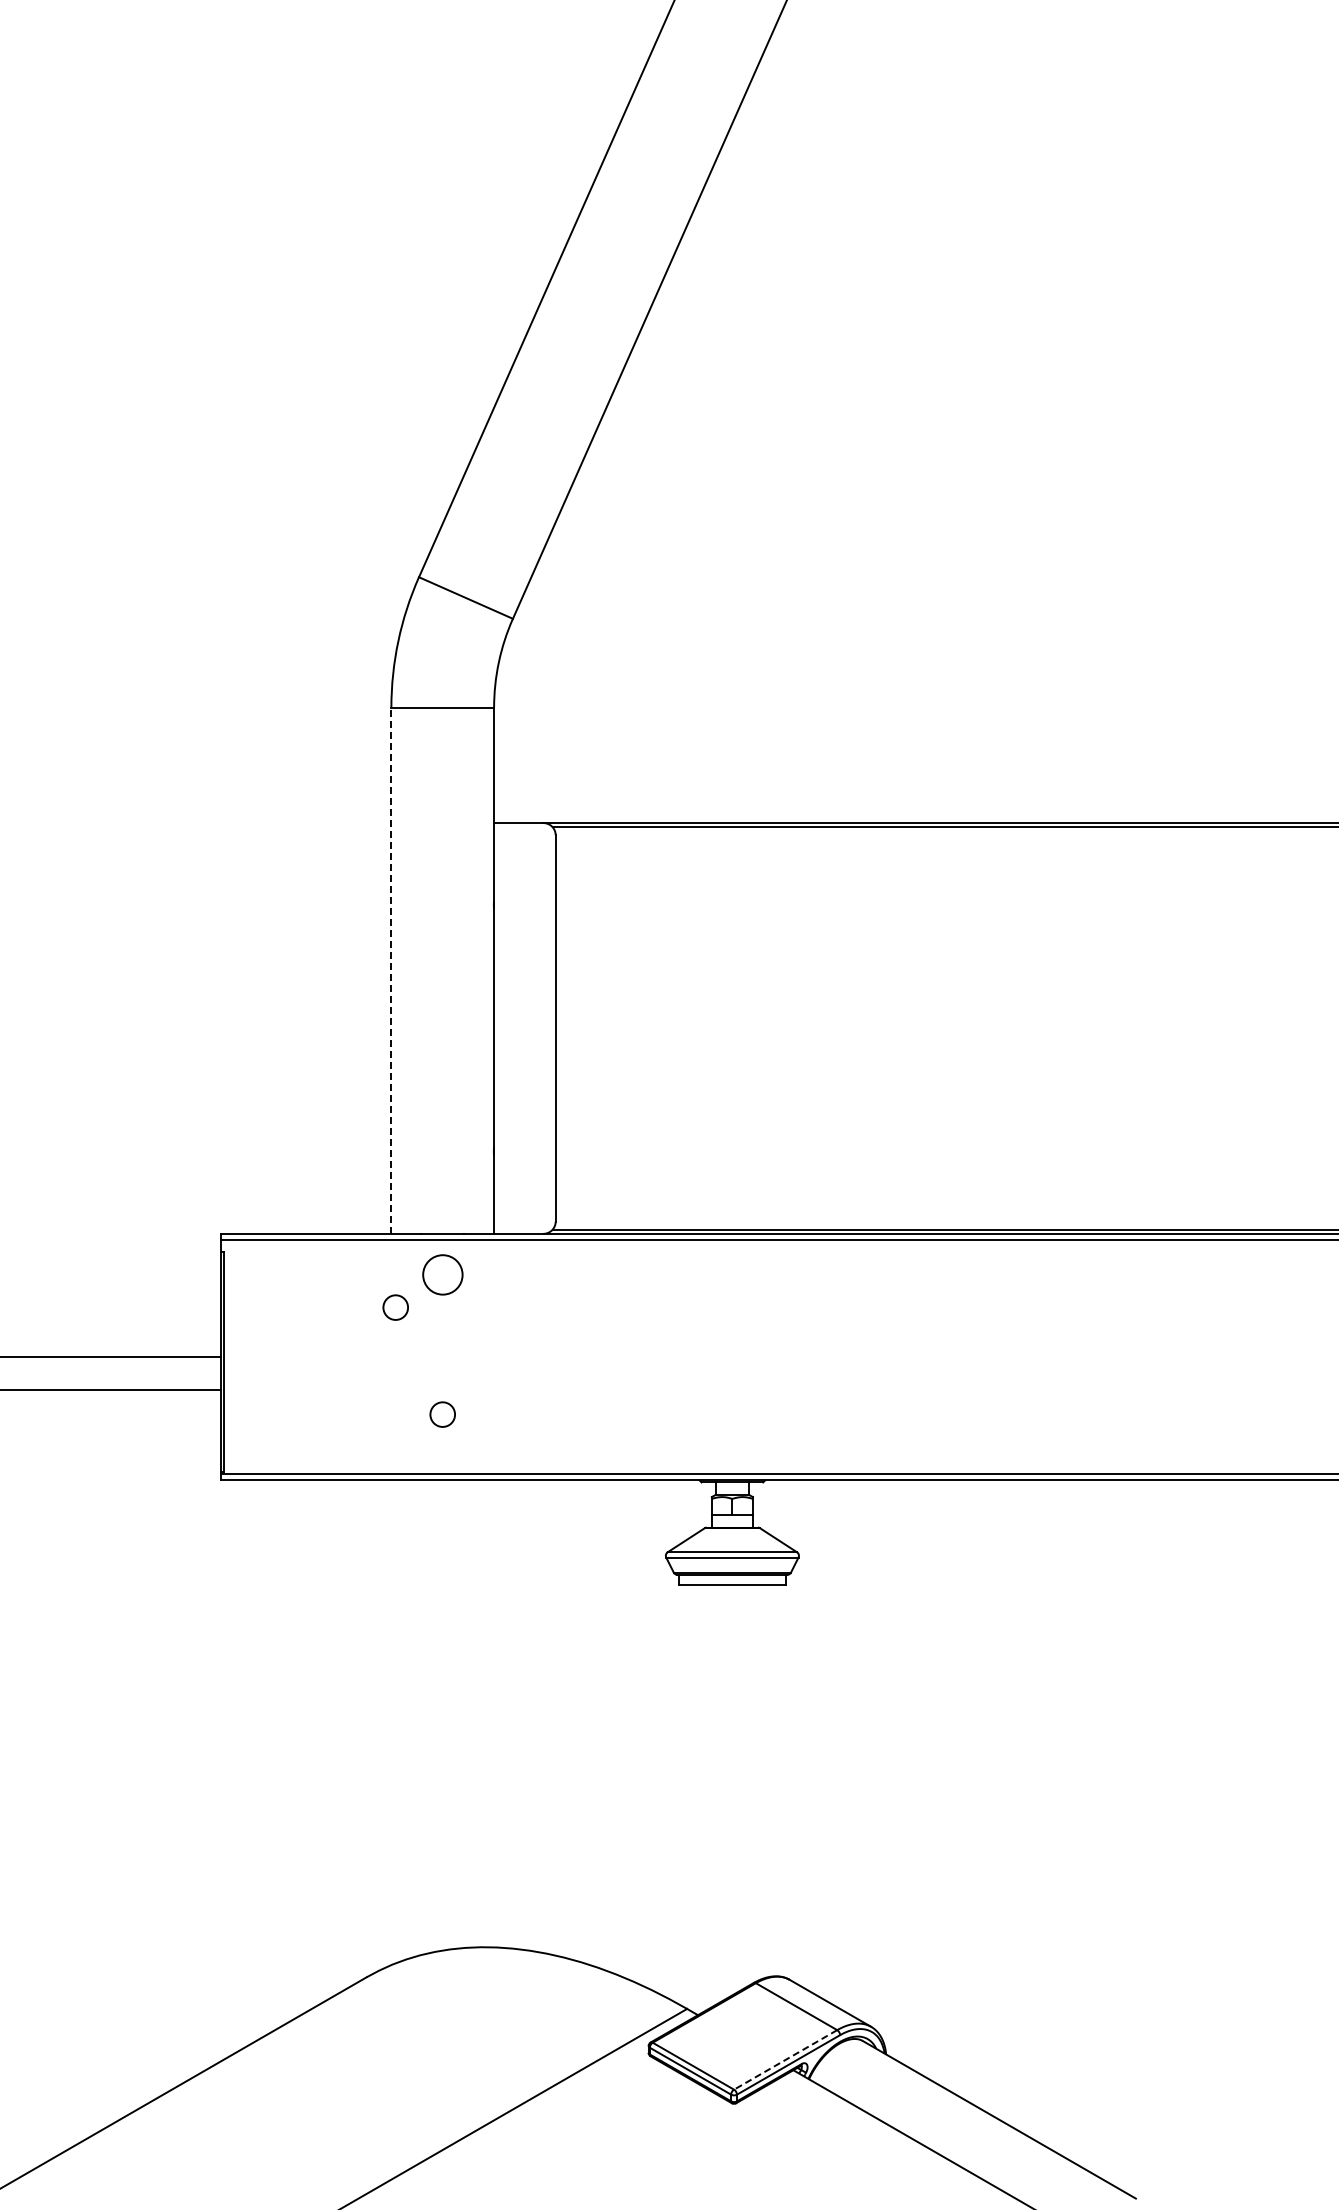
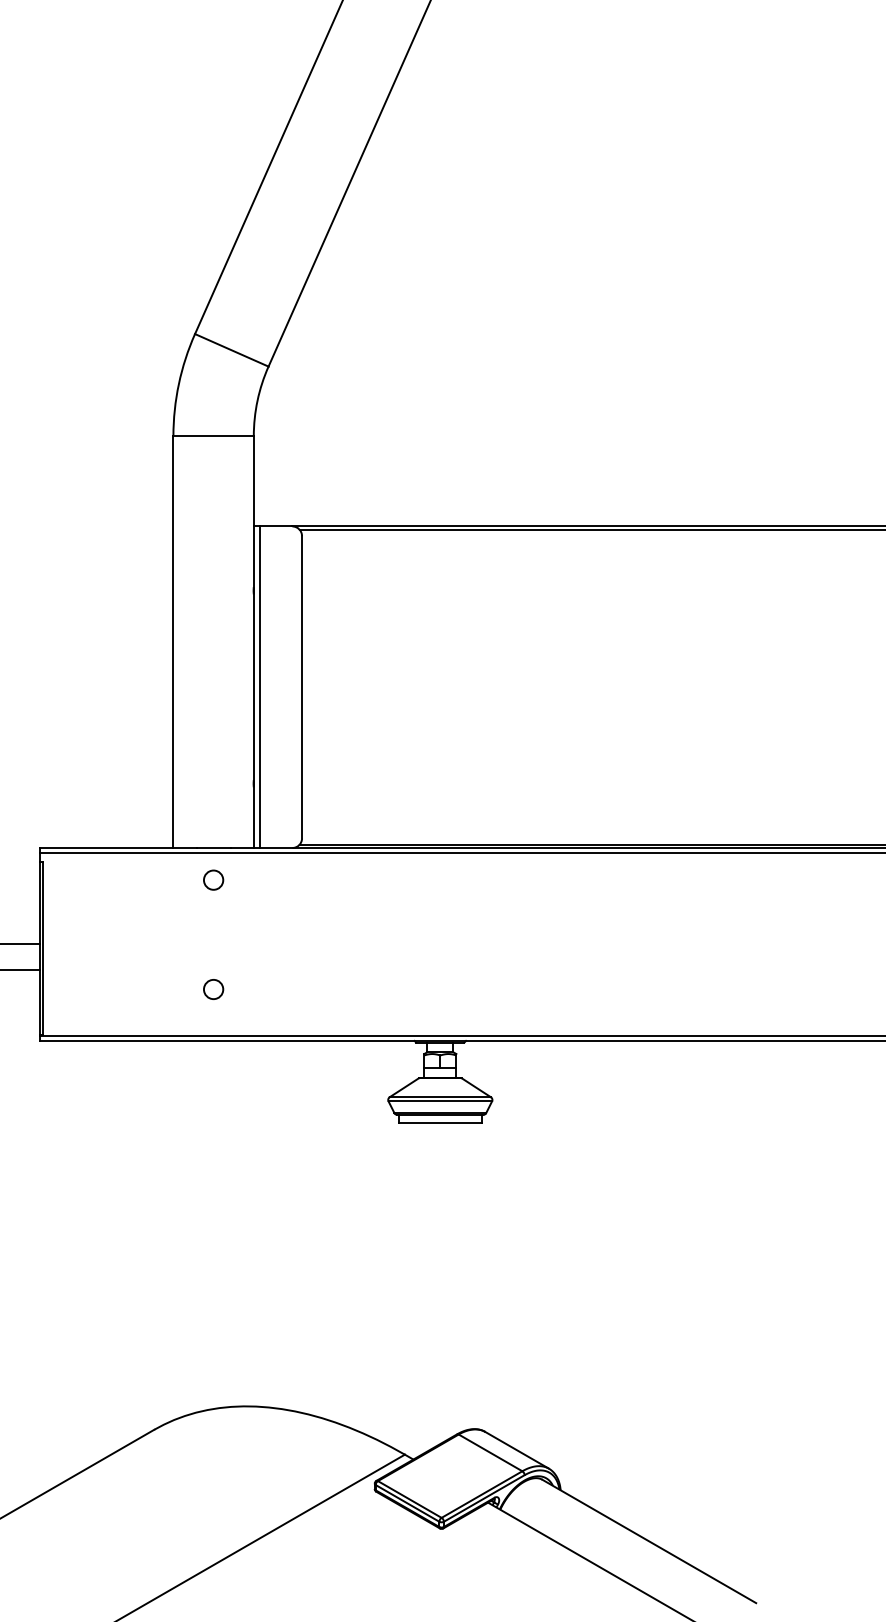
line: (391, 970) -> (173, 641), dashed -> solid
line: (502, 1028) -> (260, 687), added
circle: (442, 1274) -> (213, 879), size x0.62
circle: (395, 1307) -> (176, 905), removed
line: (785, 2059) -> (481, 1494), dashed -> solid

